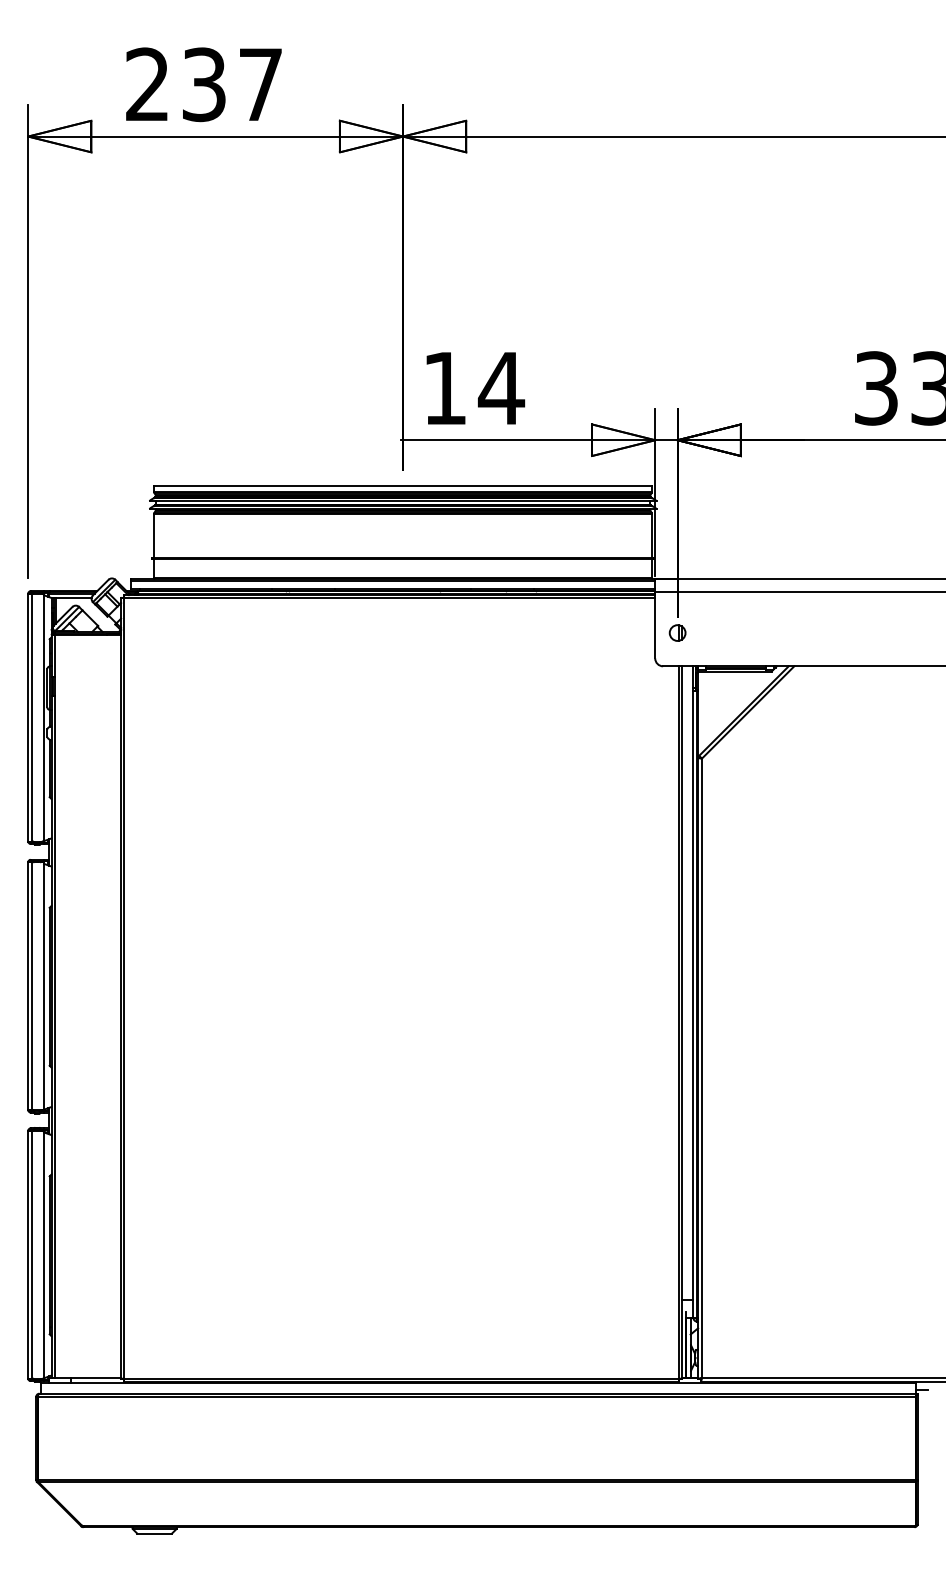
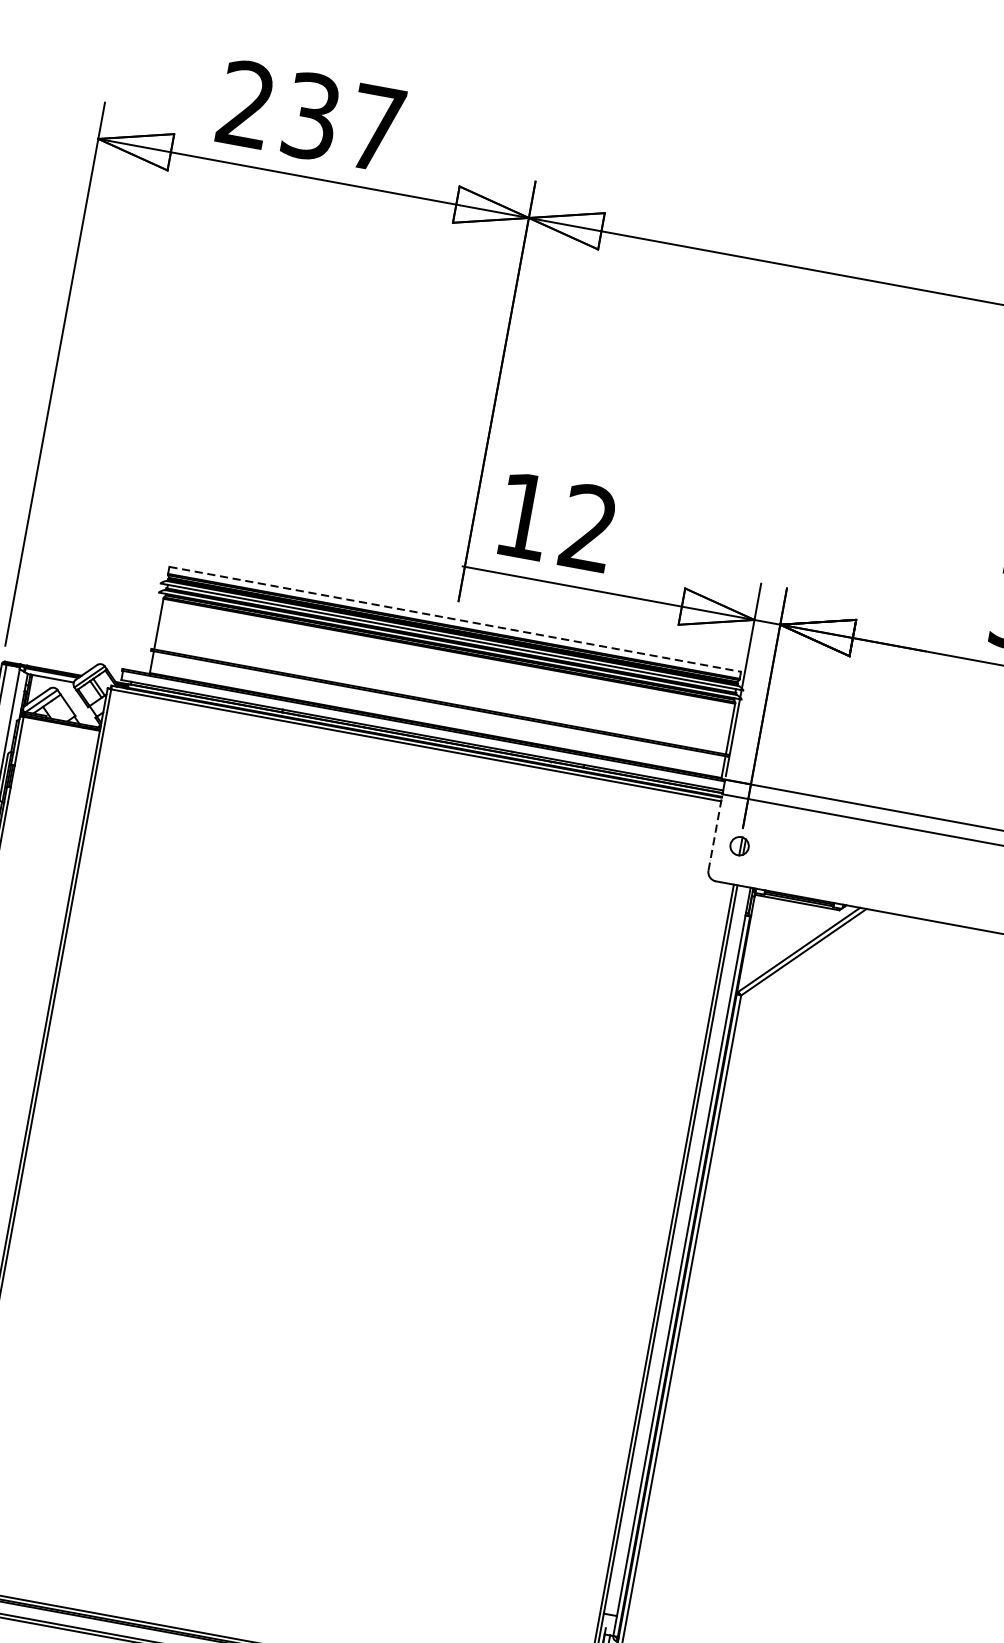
text: (501, 387) -> (589, 526), 14 -> 12
line: (403, 485) -> (455, 618), solid -> dashed
line: (655, 624) -> (715, 831), solid -> dashed

